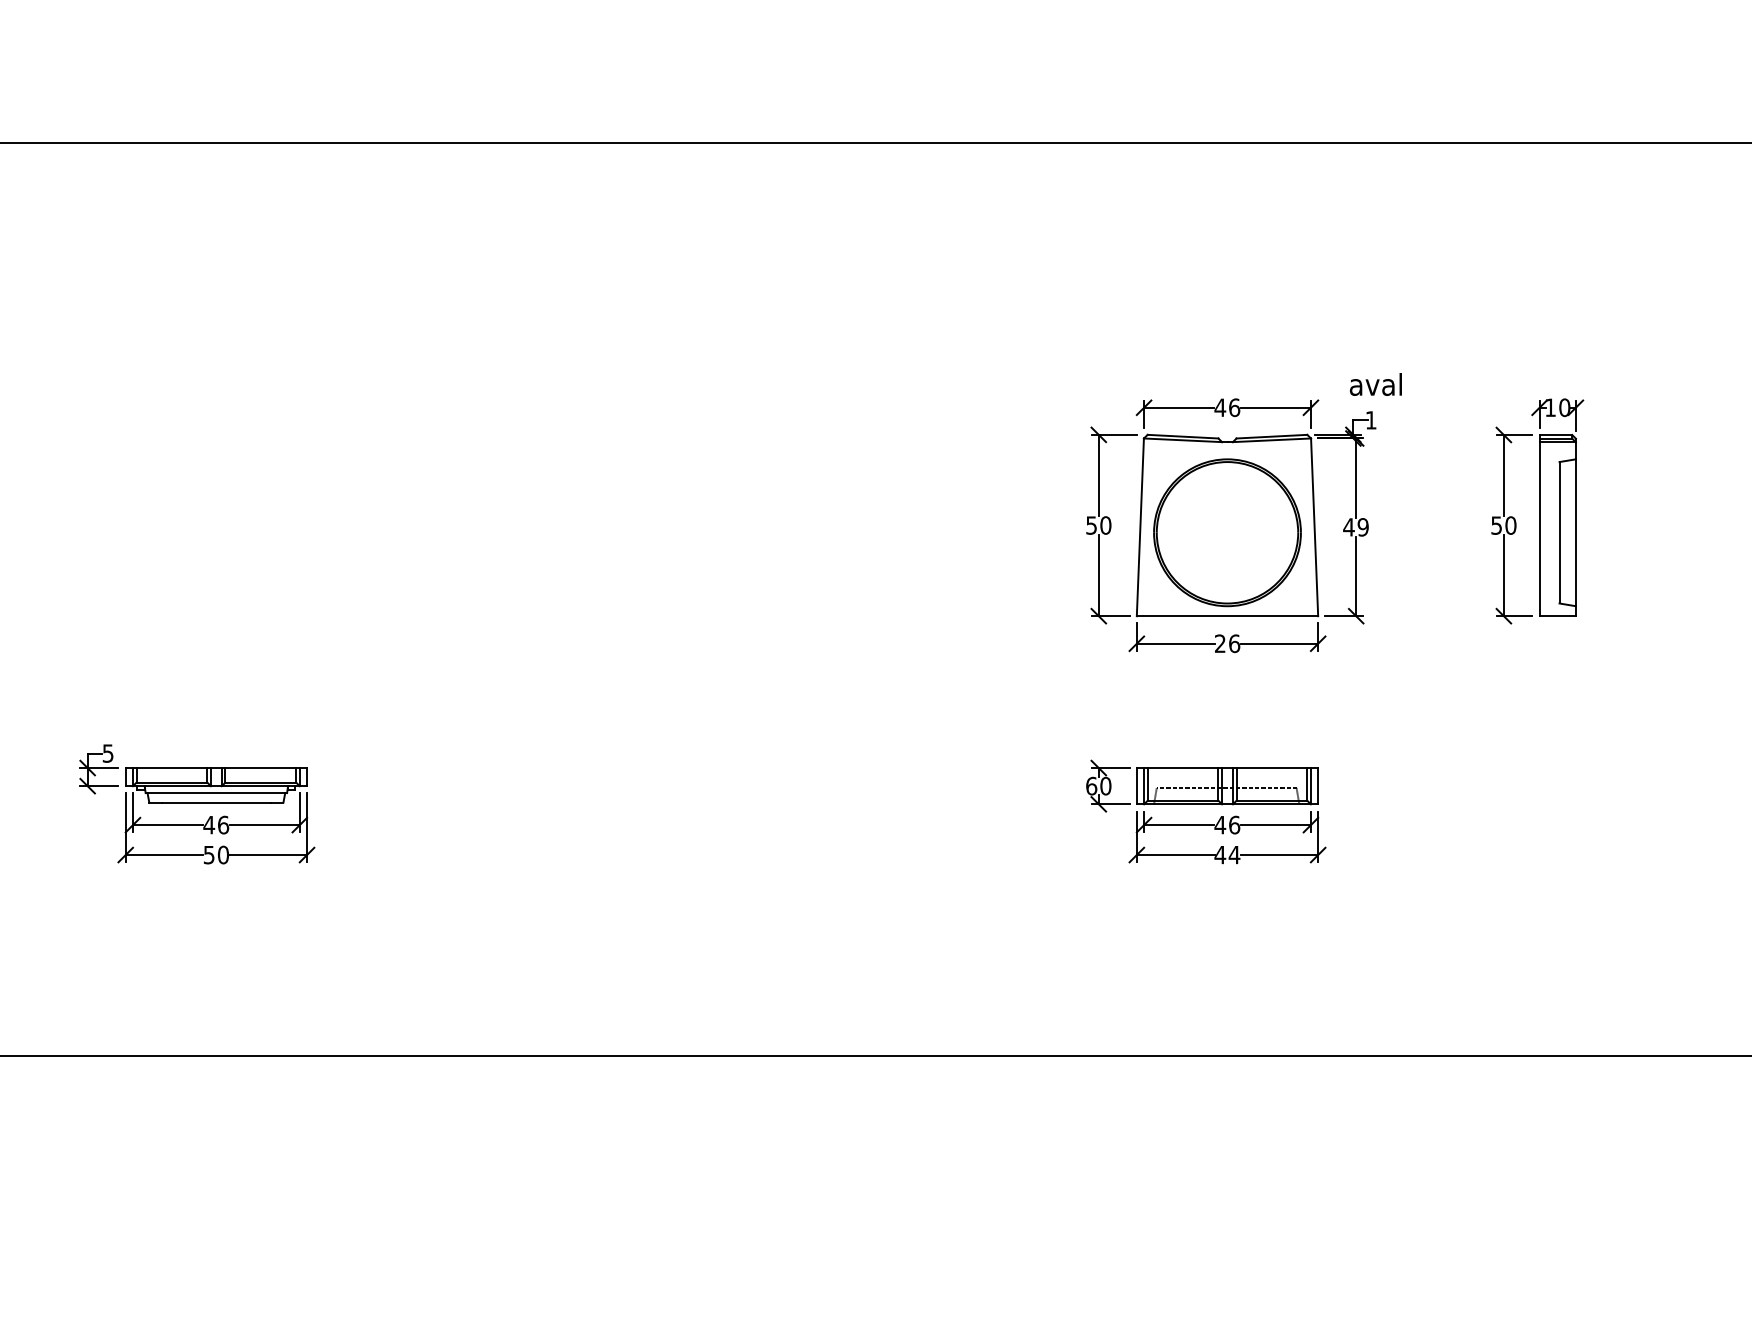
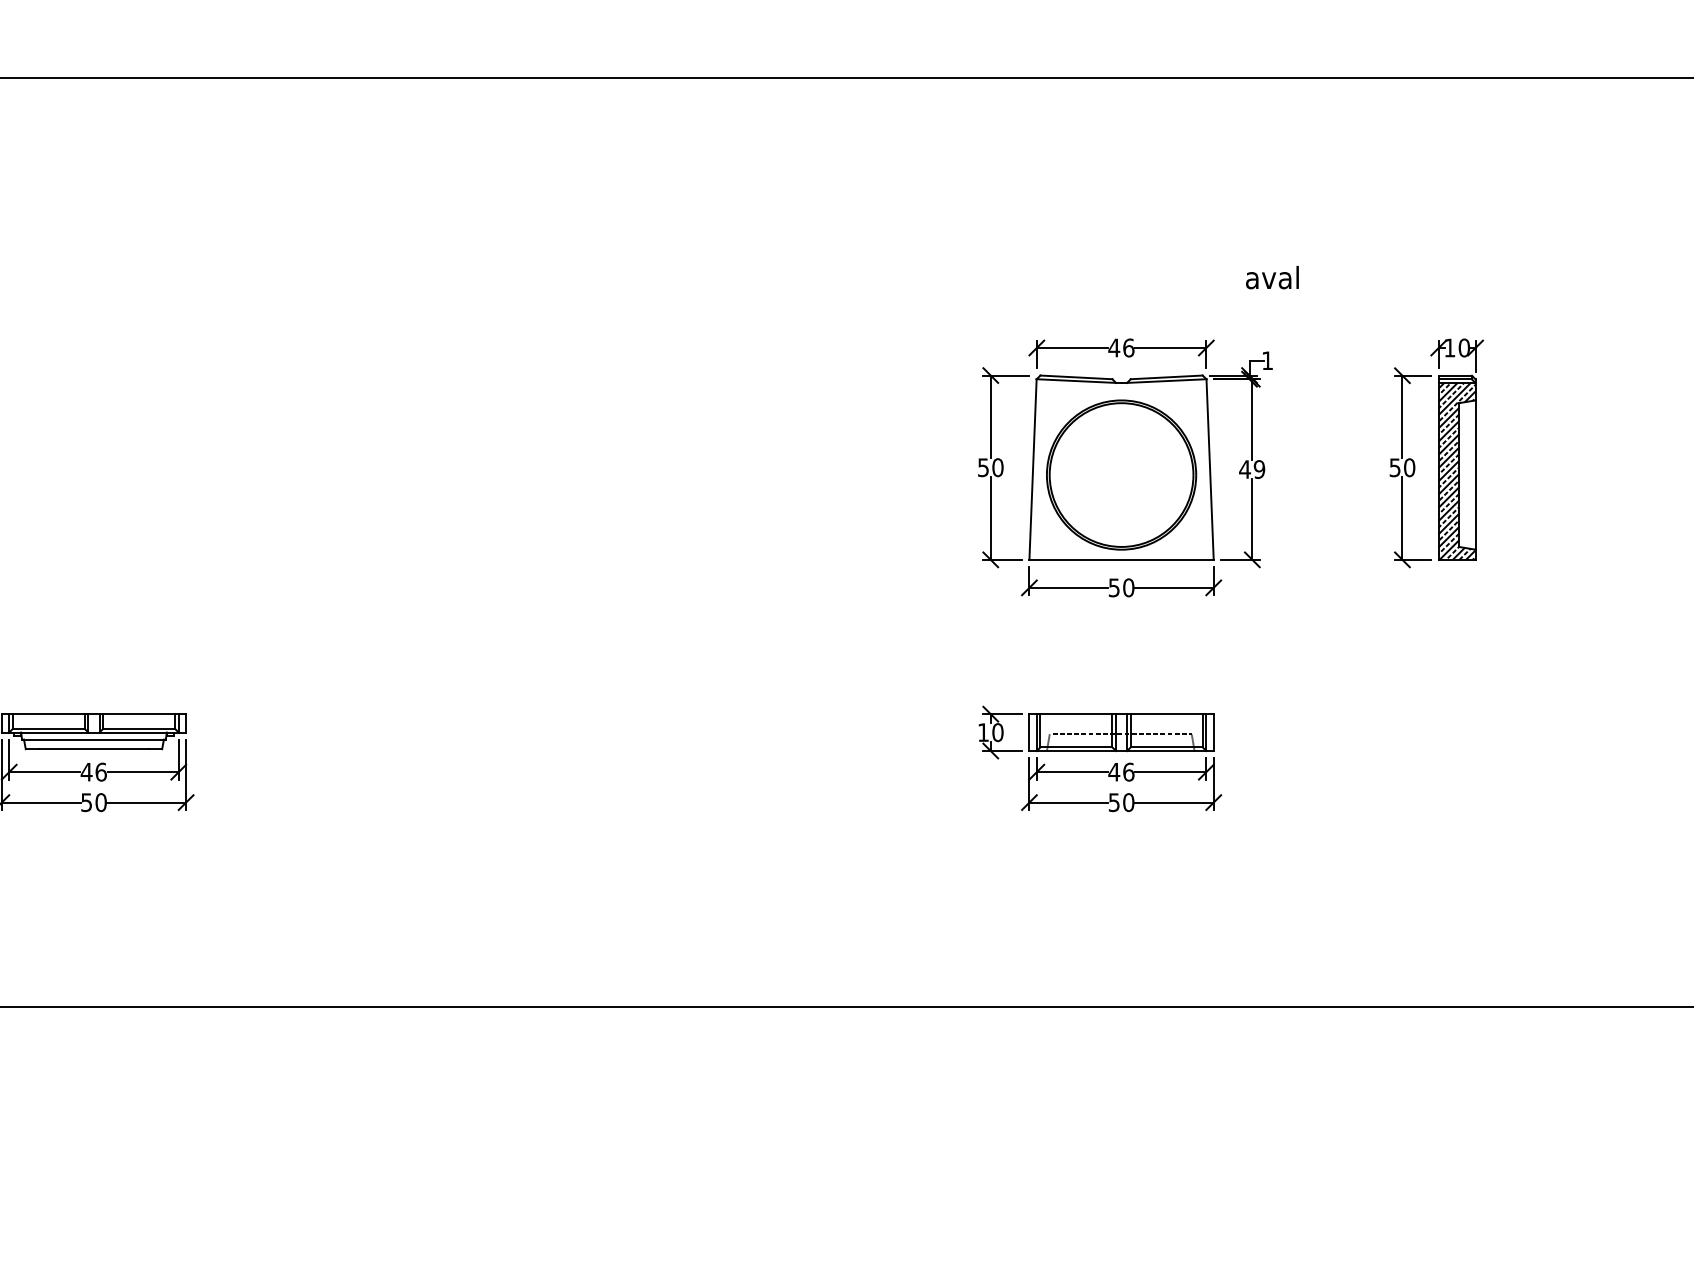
text: (1375, 384) -> (1271, 277), moved
hatch: (1557, 529) -> (1456, 471), added
text: (1227, 643) -> (1121, 587), 26 -> 50
text: (1091, 785) -> (983, 731), 60 -> 10
text: (1227, 854) -> (1121, 802), 44 -> 50

